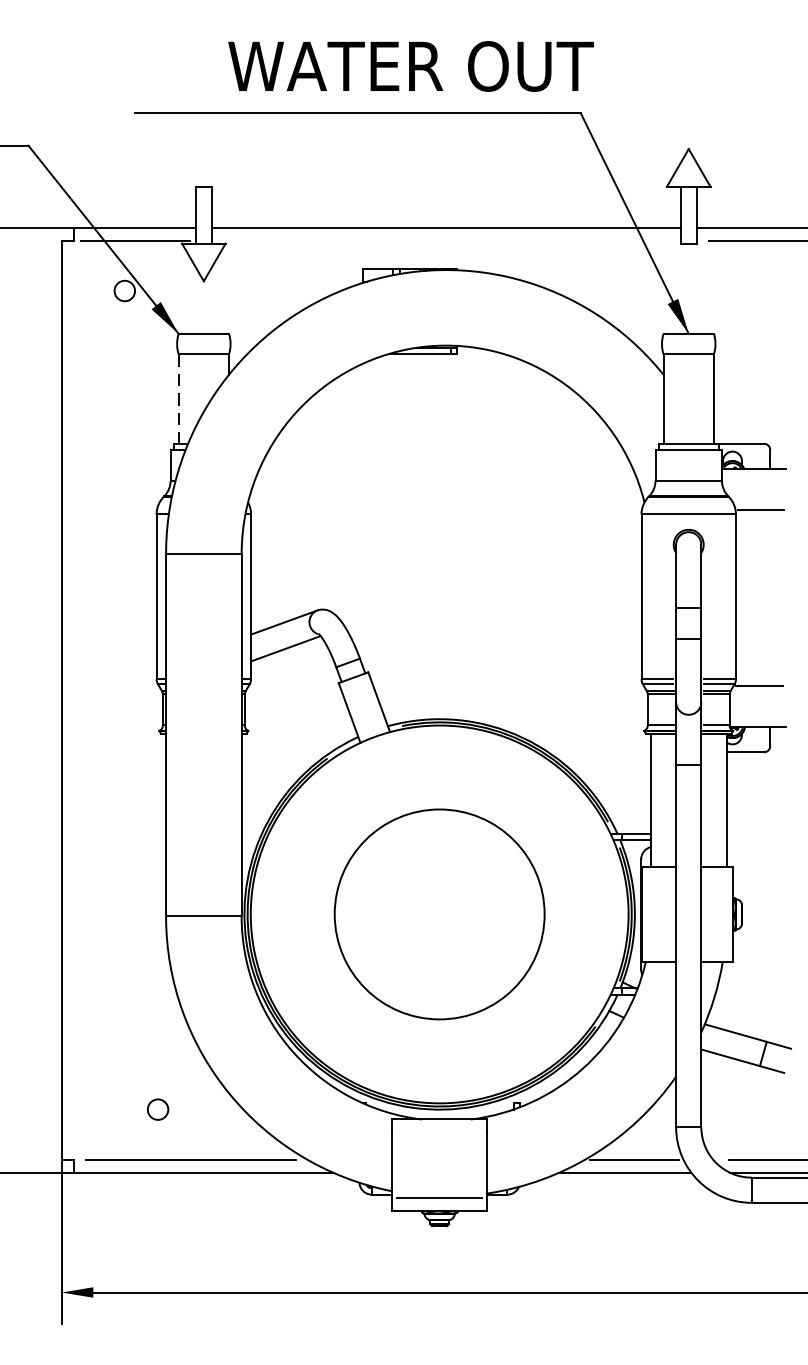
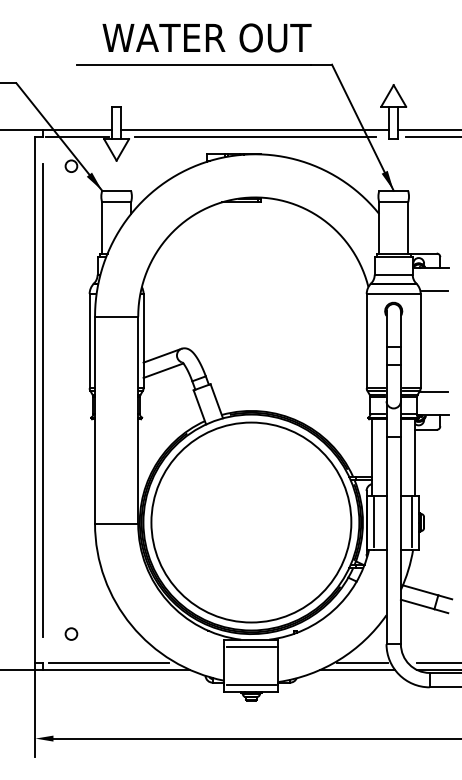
text: (410, 65) -> (206, 37), moved
line: (445, 240) -> (254, 137), added
line: (179, 399) -> (102, 228), dashed -> solid
line: (74, 699) -> (42, 399), added
circle: (439, 914) -> (251, 522), size x1.67
line: (653, 914) -> (373, 522), added
line: (719, 914) -> (411, 522), added
circle: (158, 1108) -> (71, 633), moved
line: (439, 1131) -> (251, 646), added

